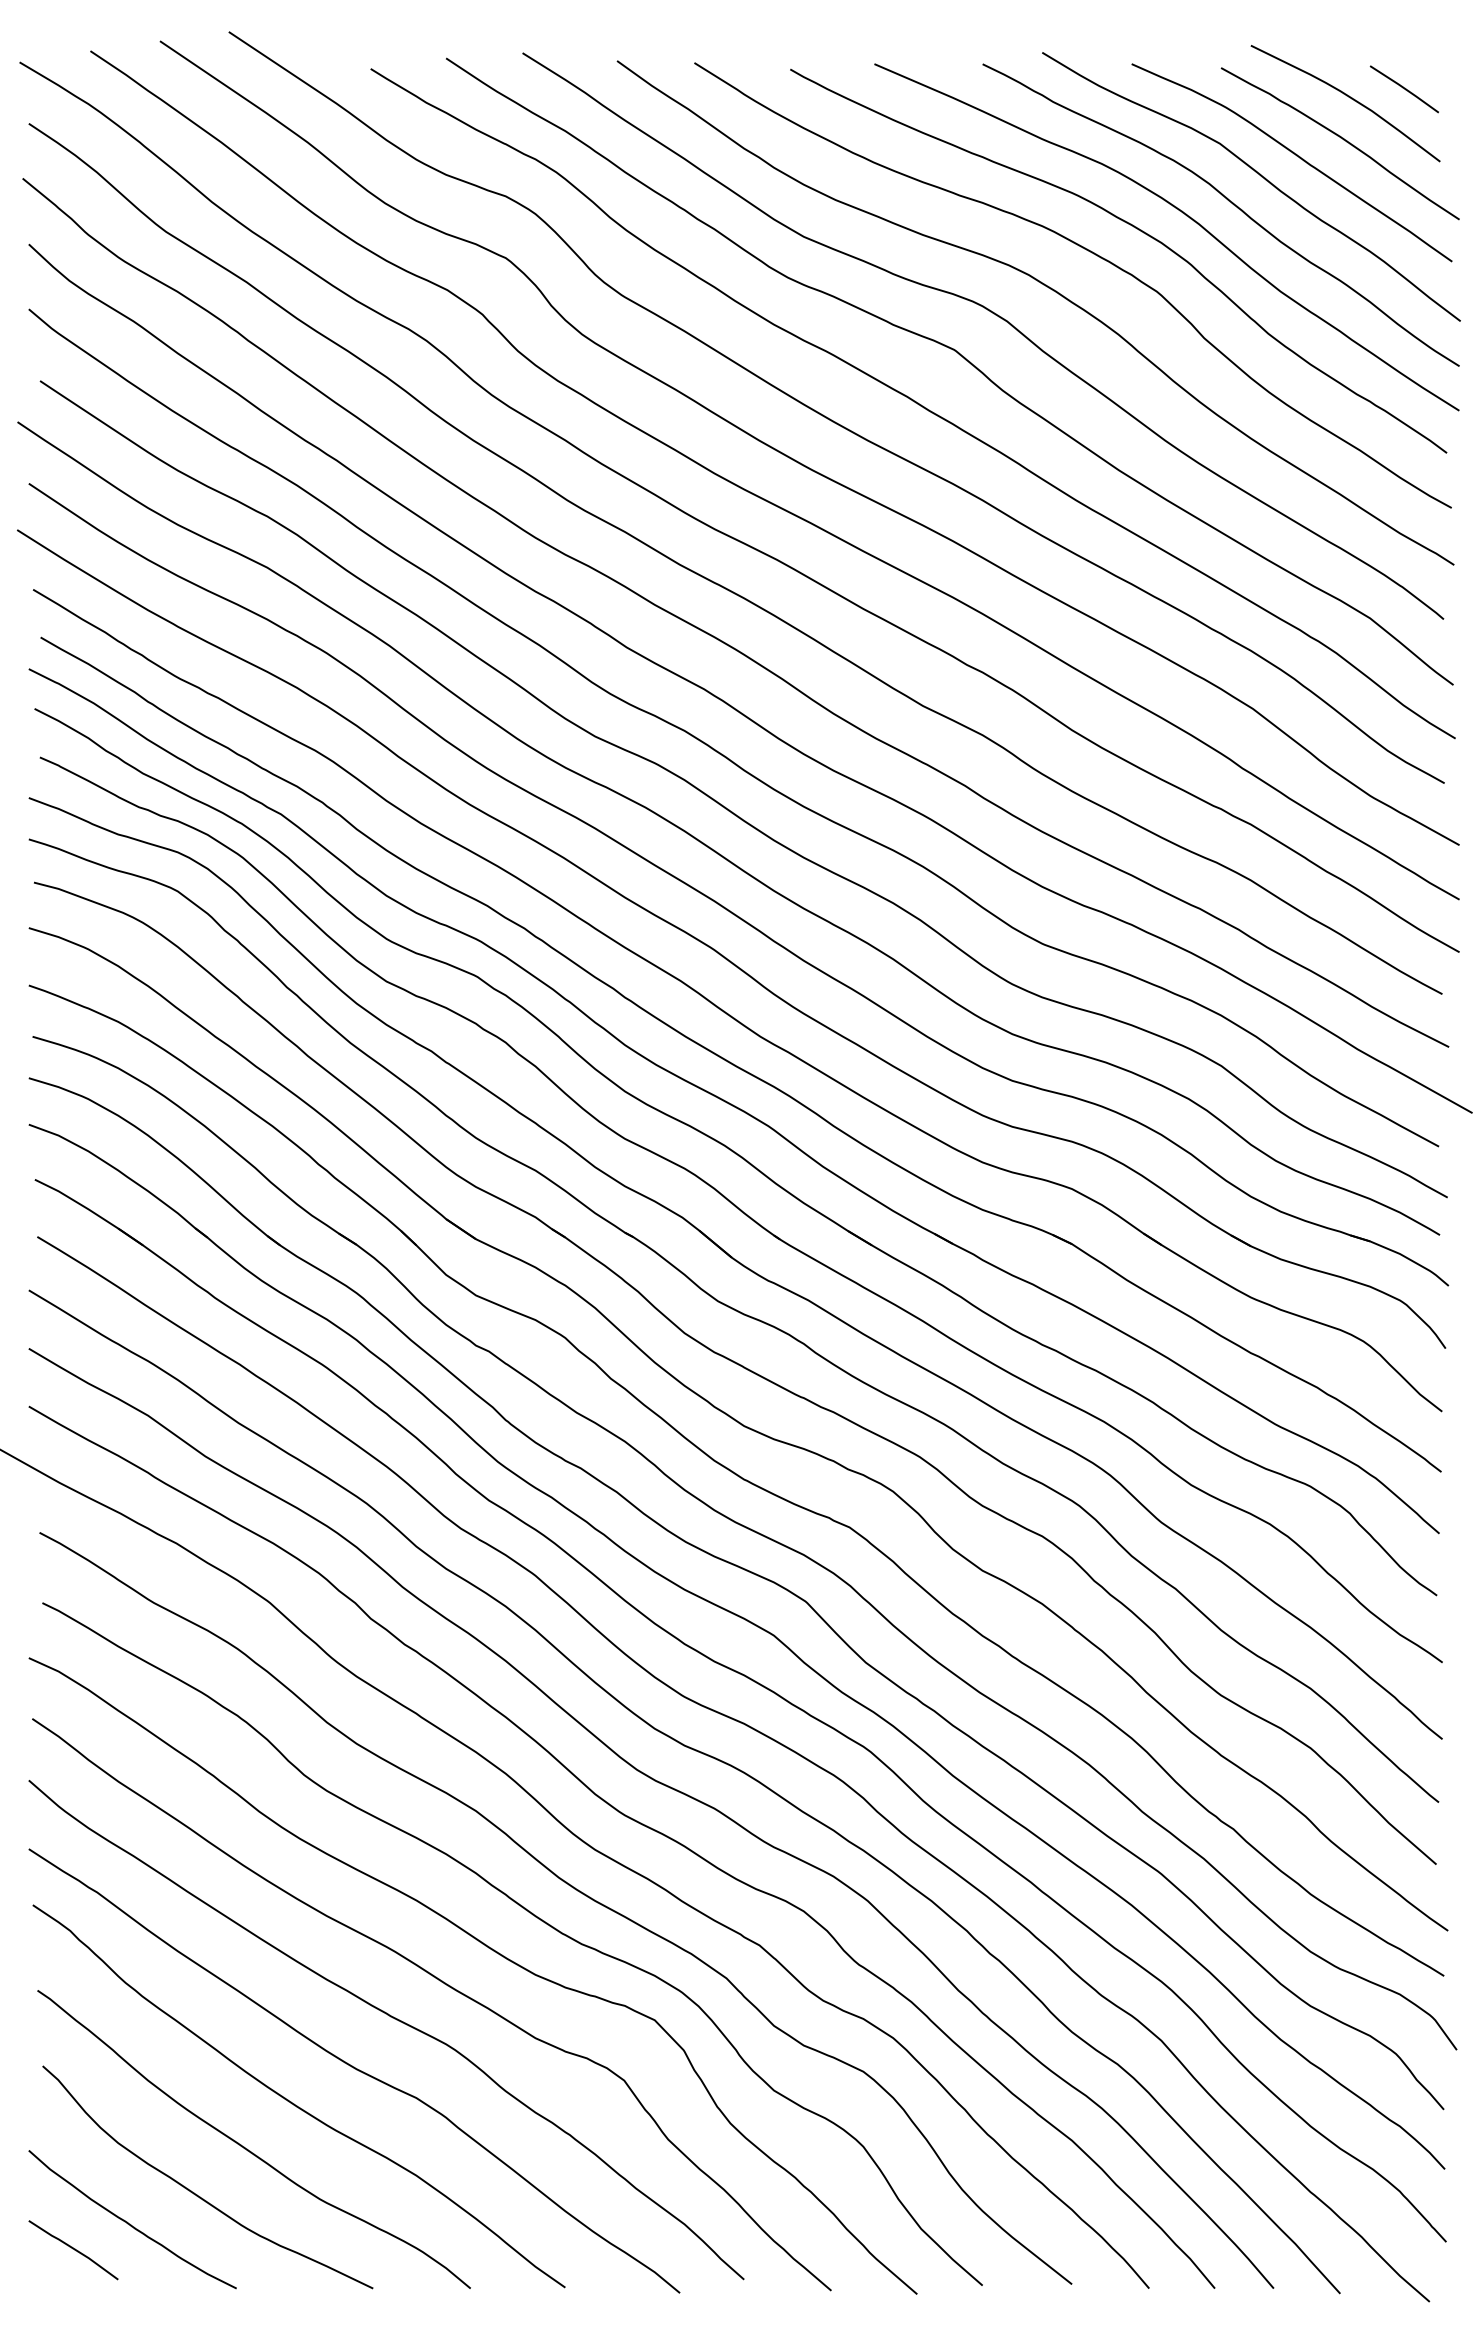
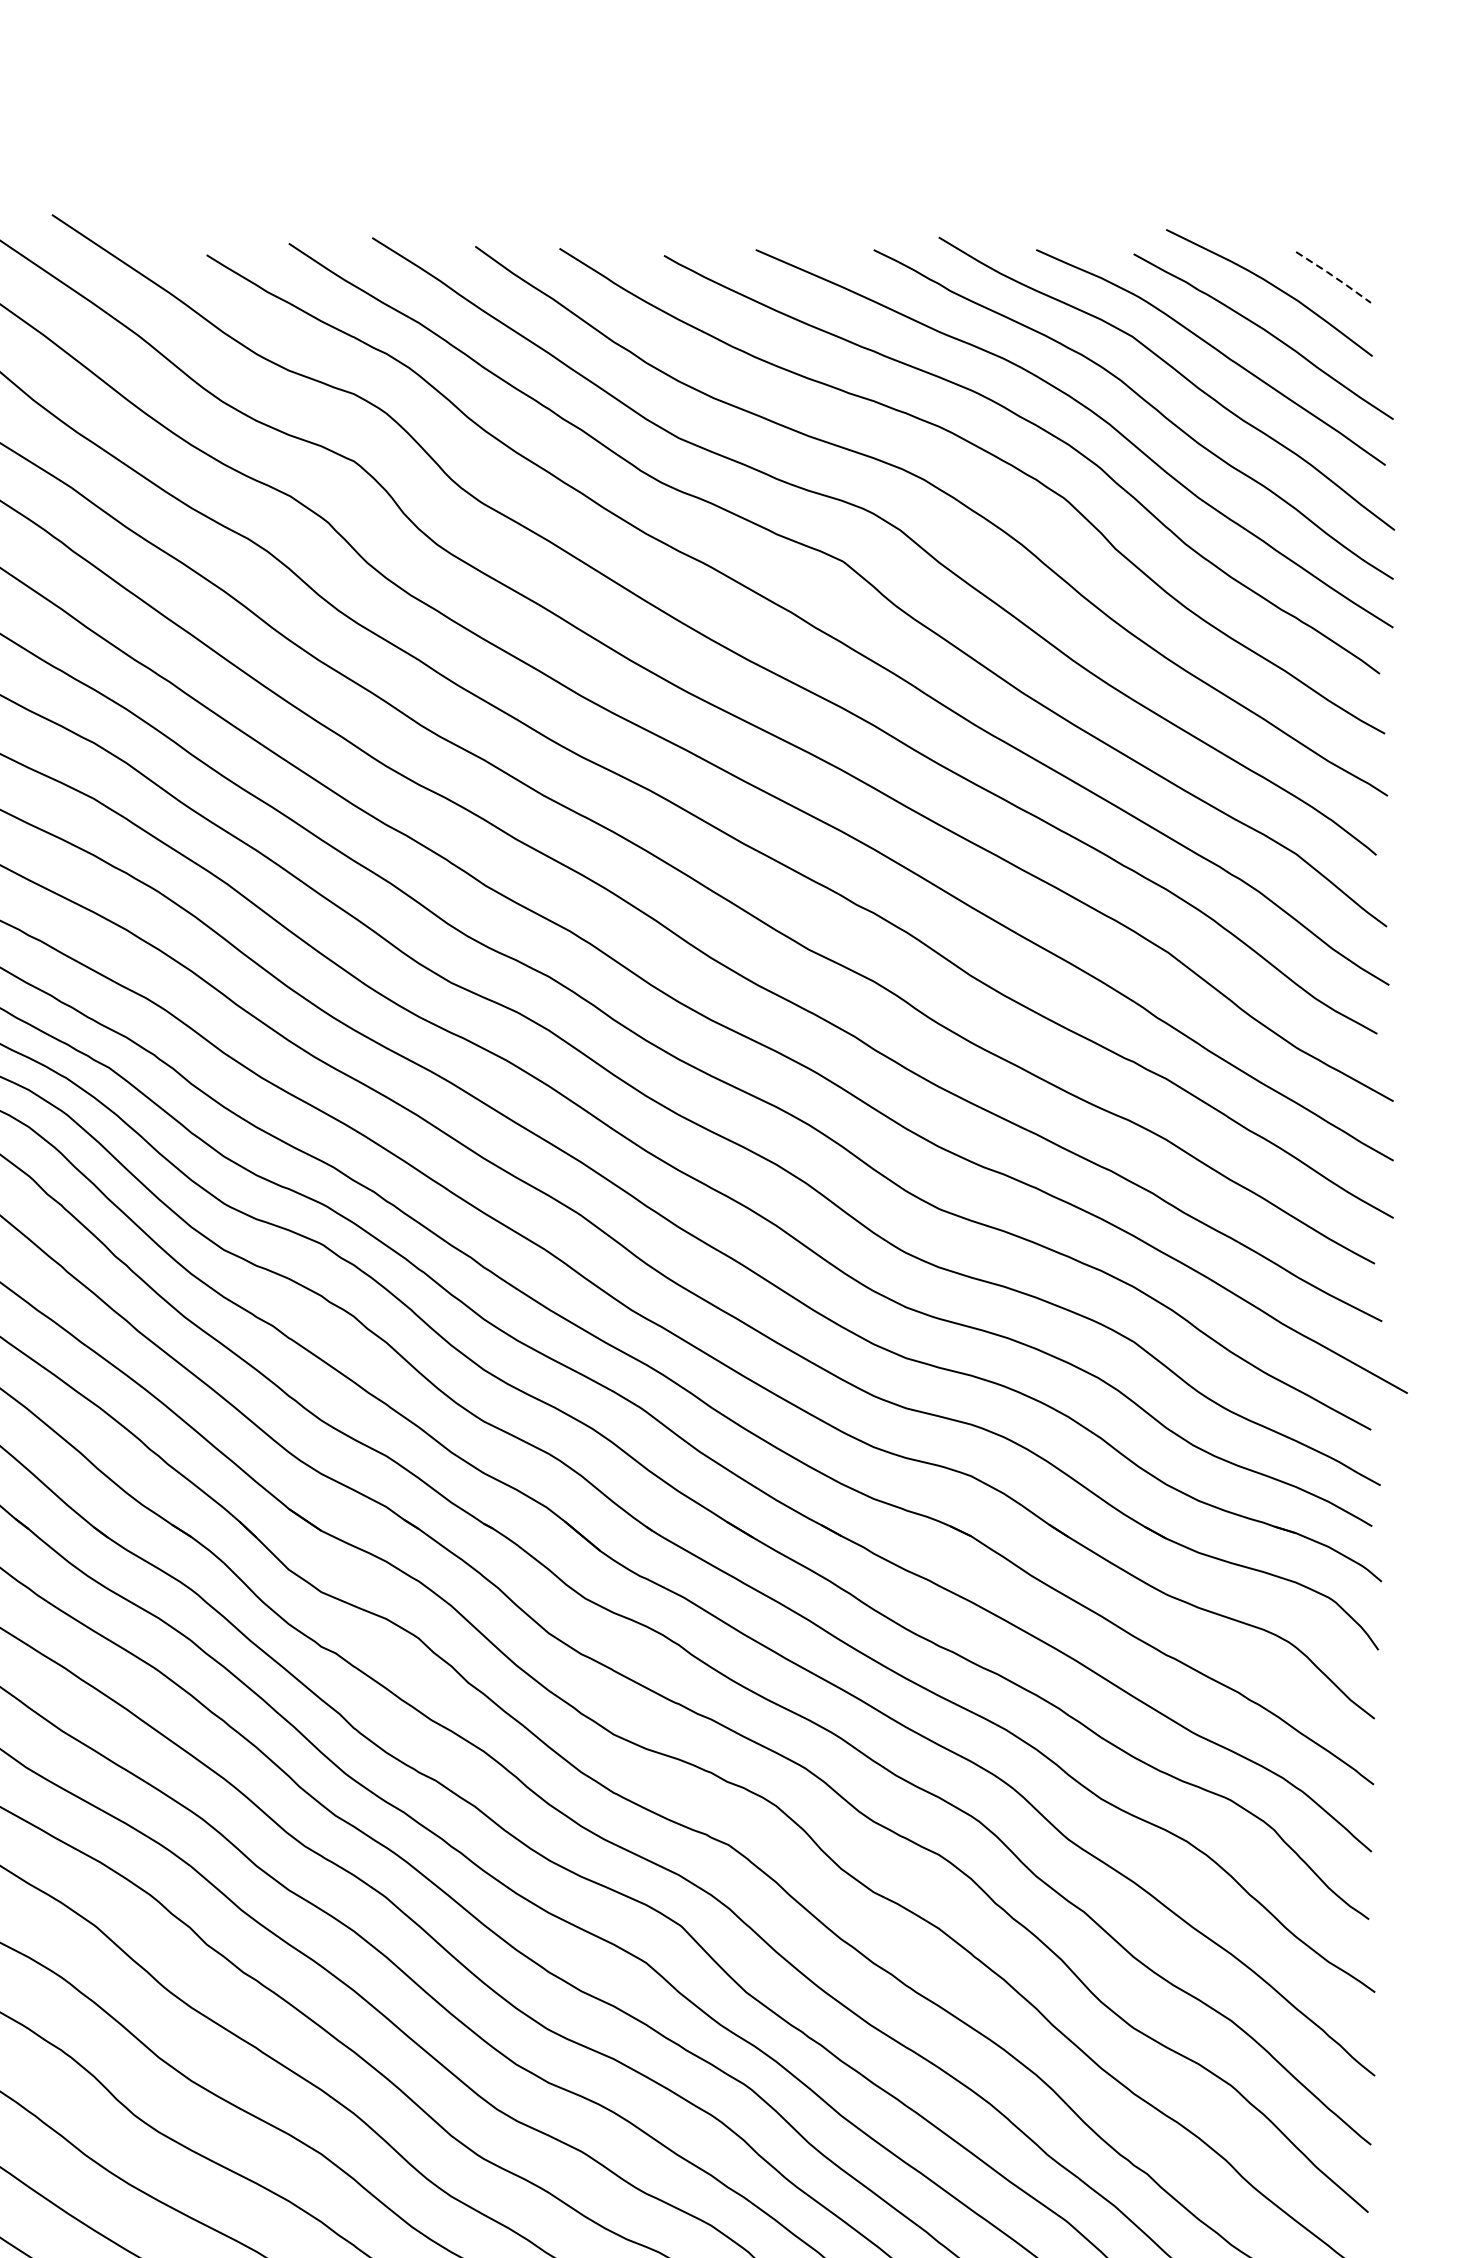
line: (1404, 88) -> (1333, 276), solid -> dashed

